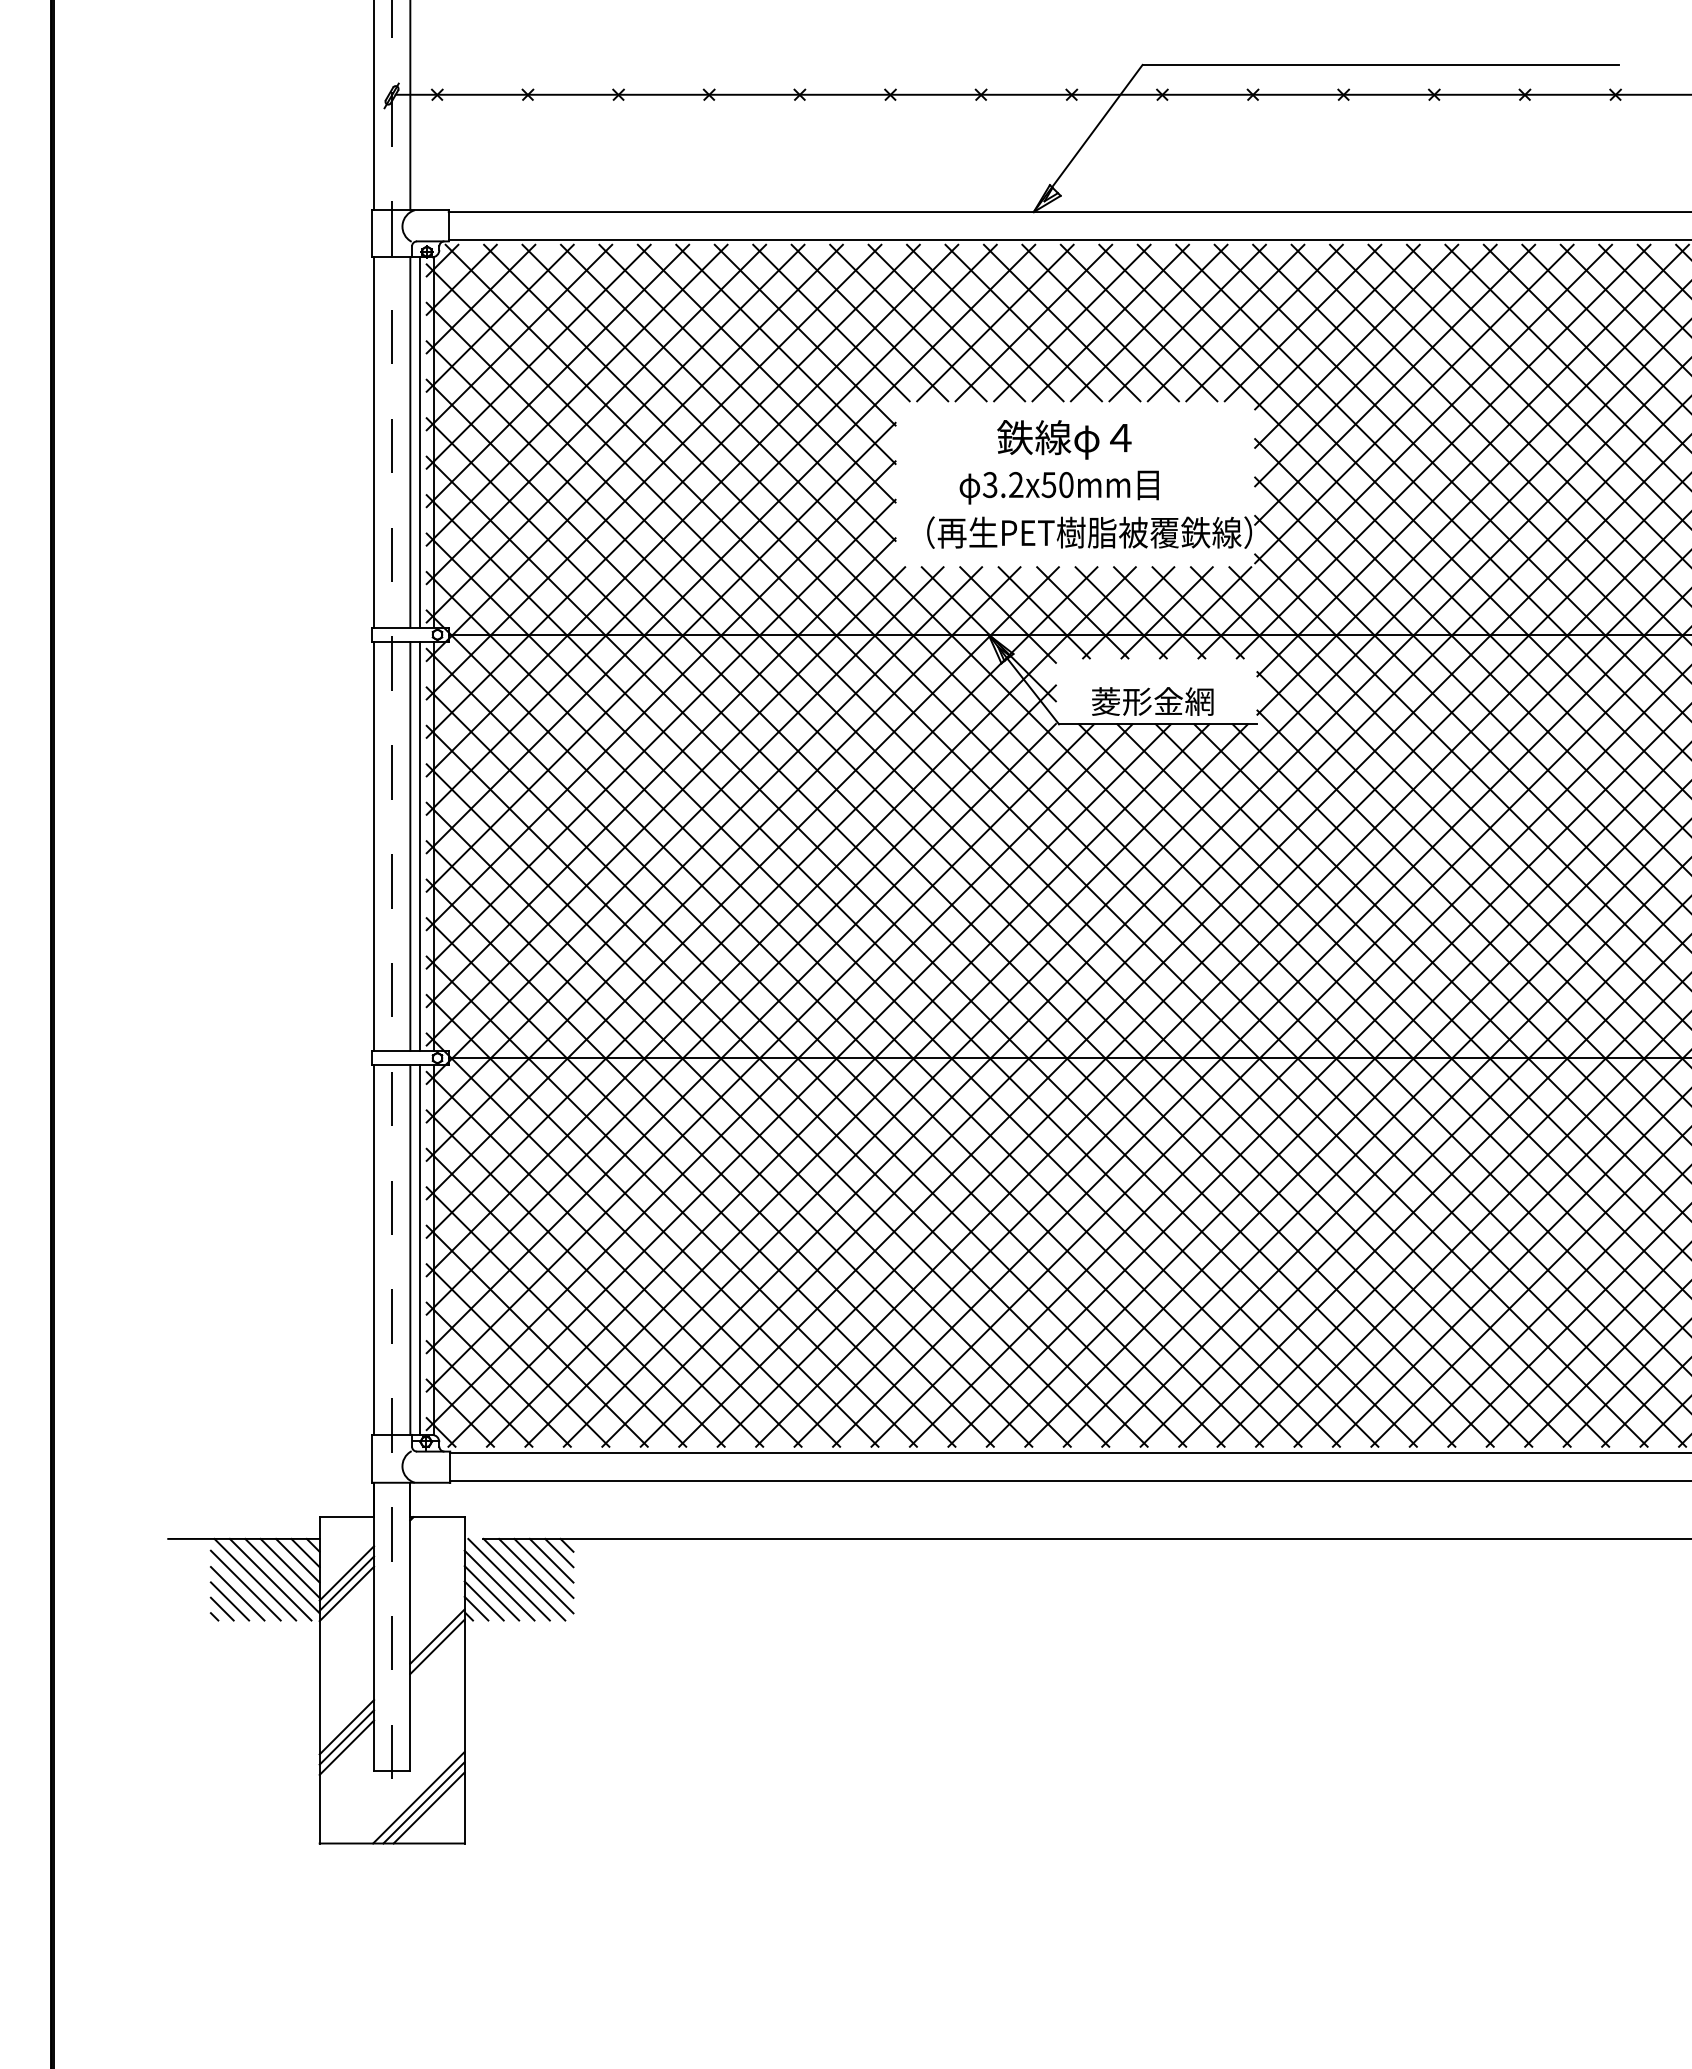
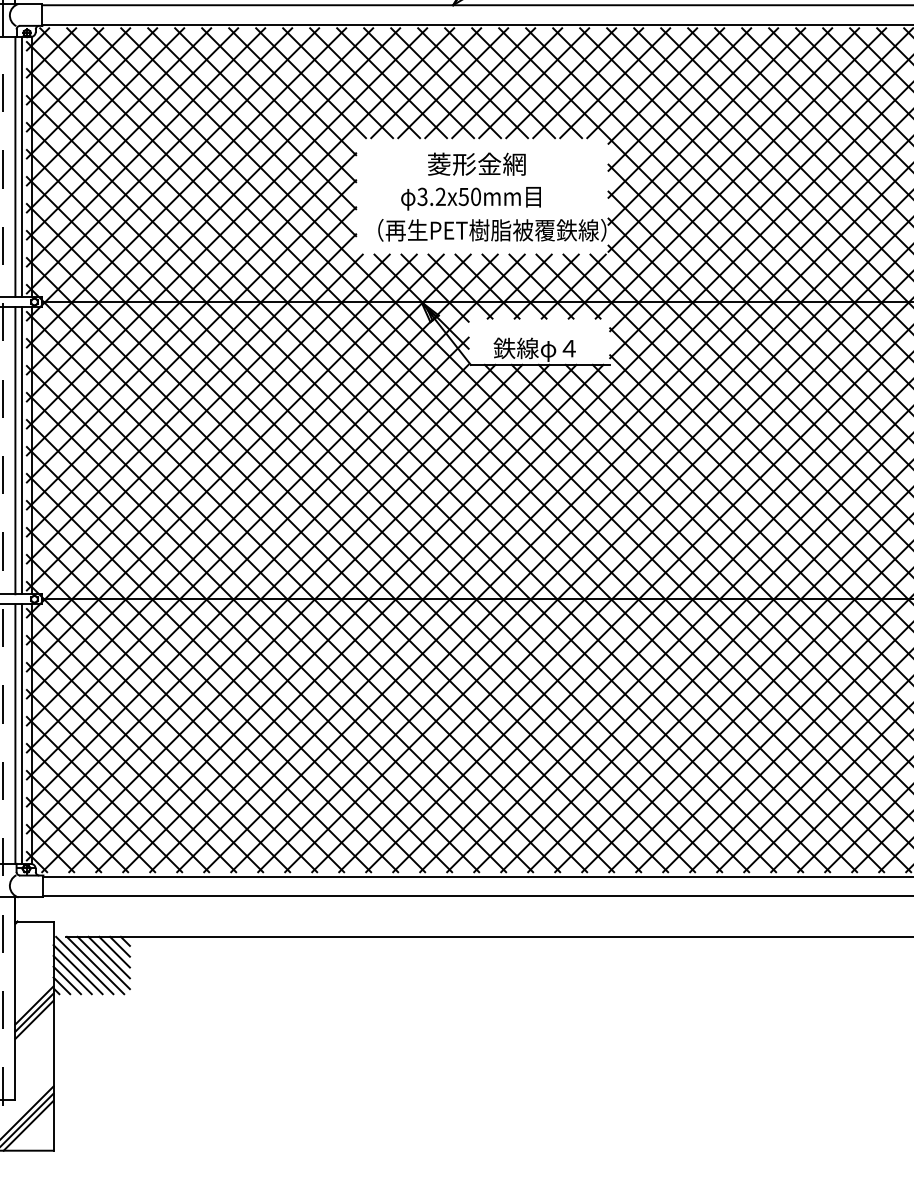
text: (1067, 439) -> (476, 164), 鉄線φ４ -> 菱形金網
text: (1152, 702) -> (536, 349), 菱形金網 -> 鉄線φ４
line: (437, 1656) -> (34, 1019), added

